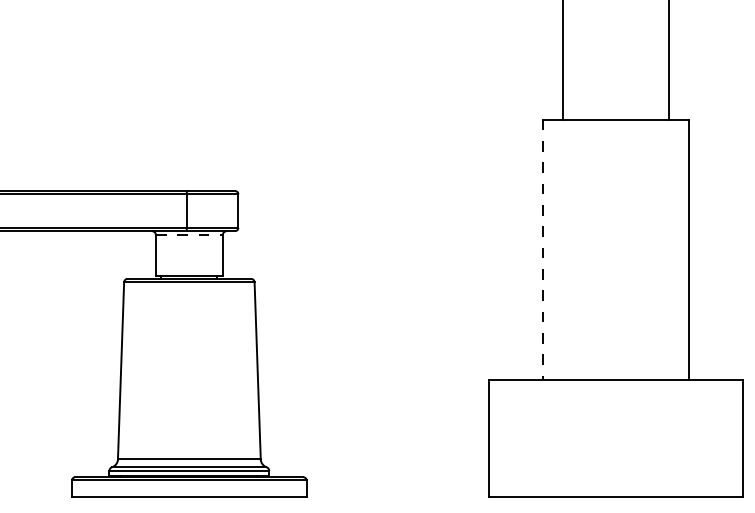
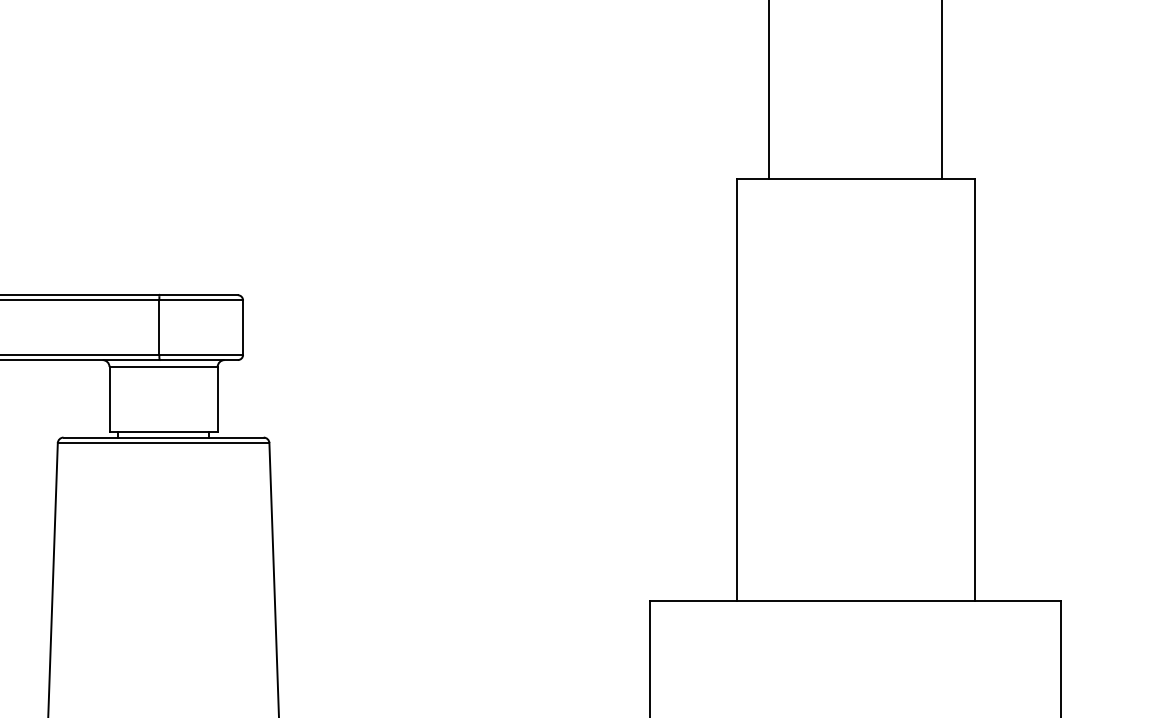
line: (189, 235) -> (163, 367), dashed -> solid
line: (542, 249) -> (736, 389), dashed -> solid

